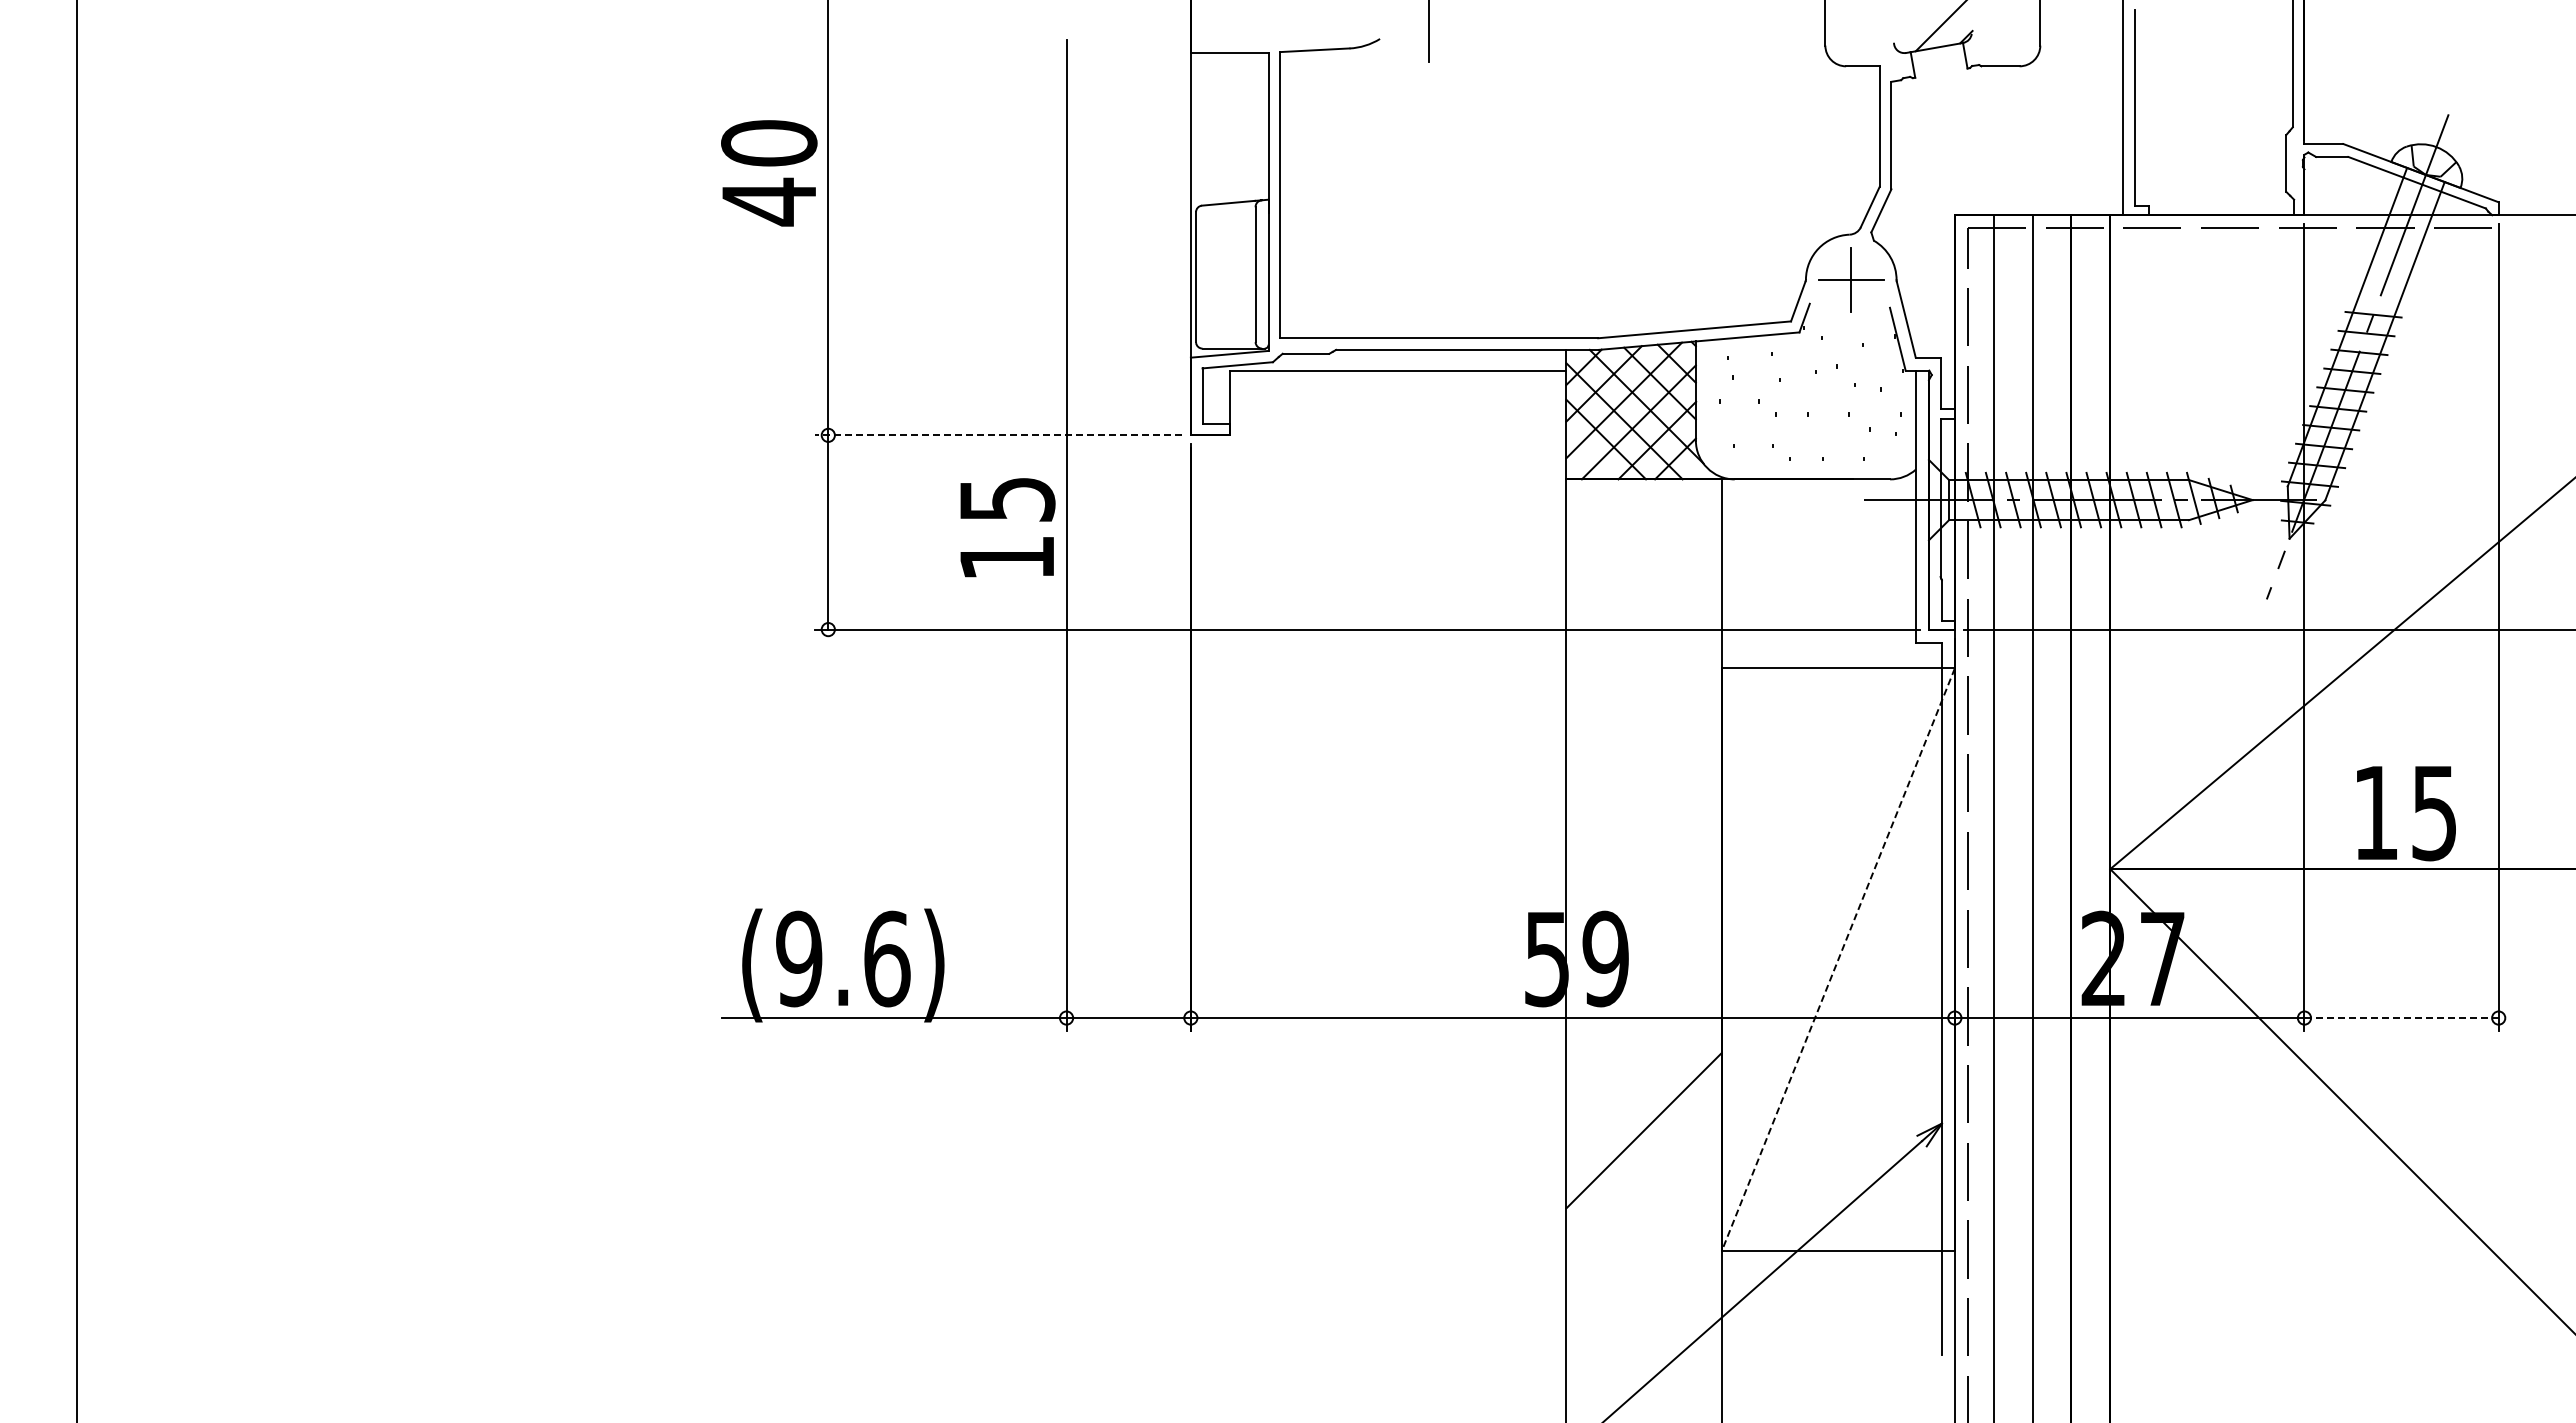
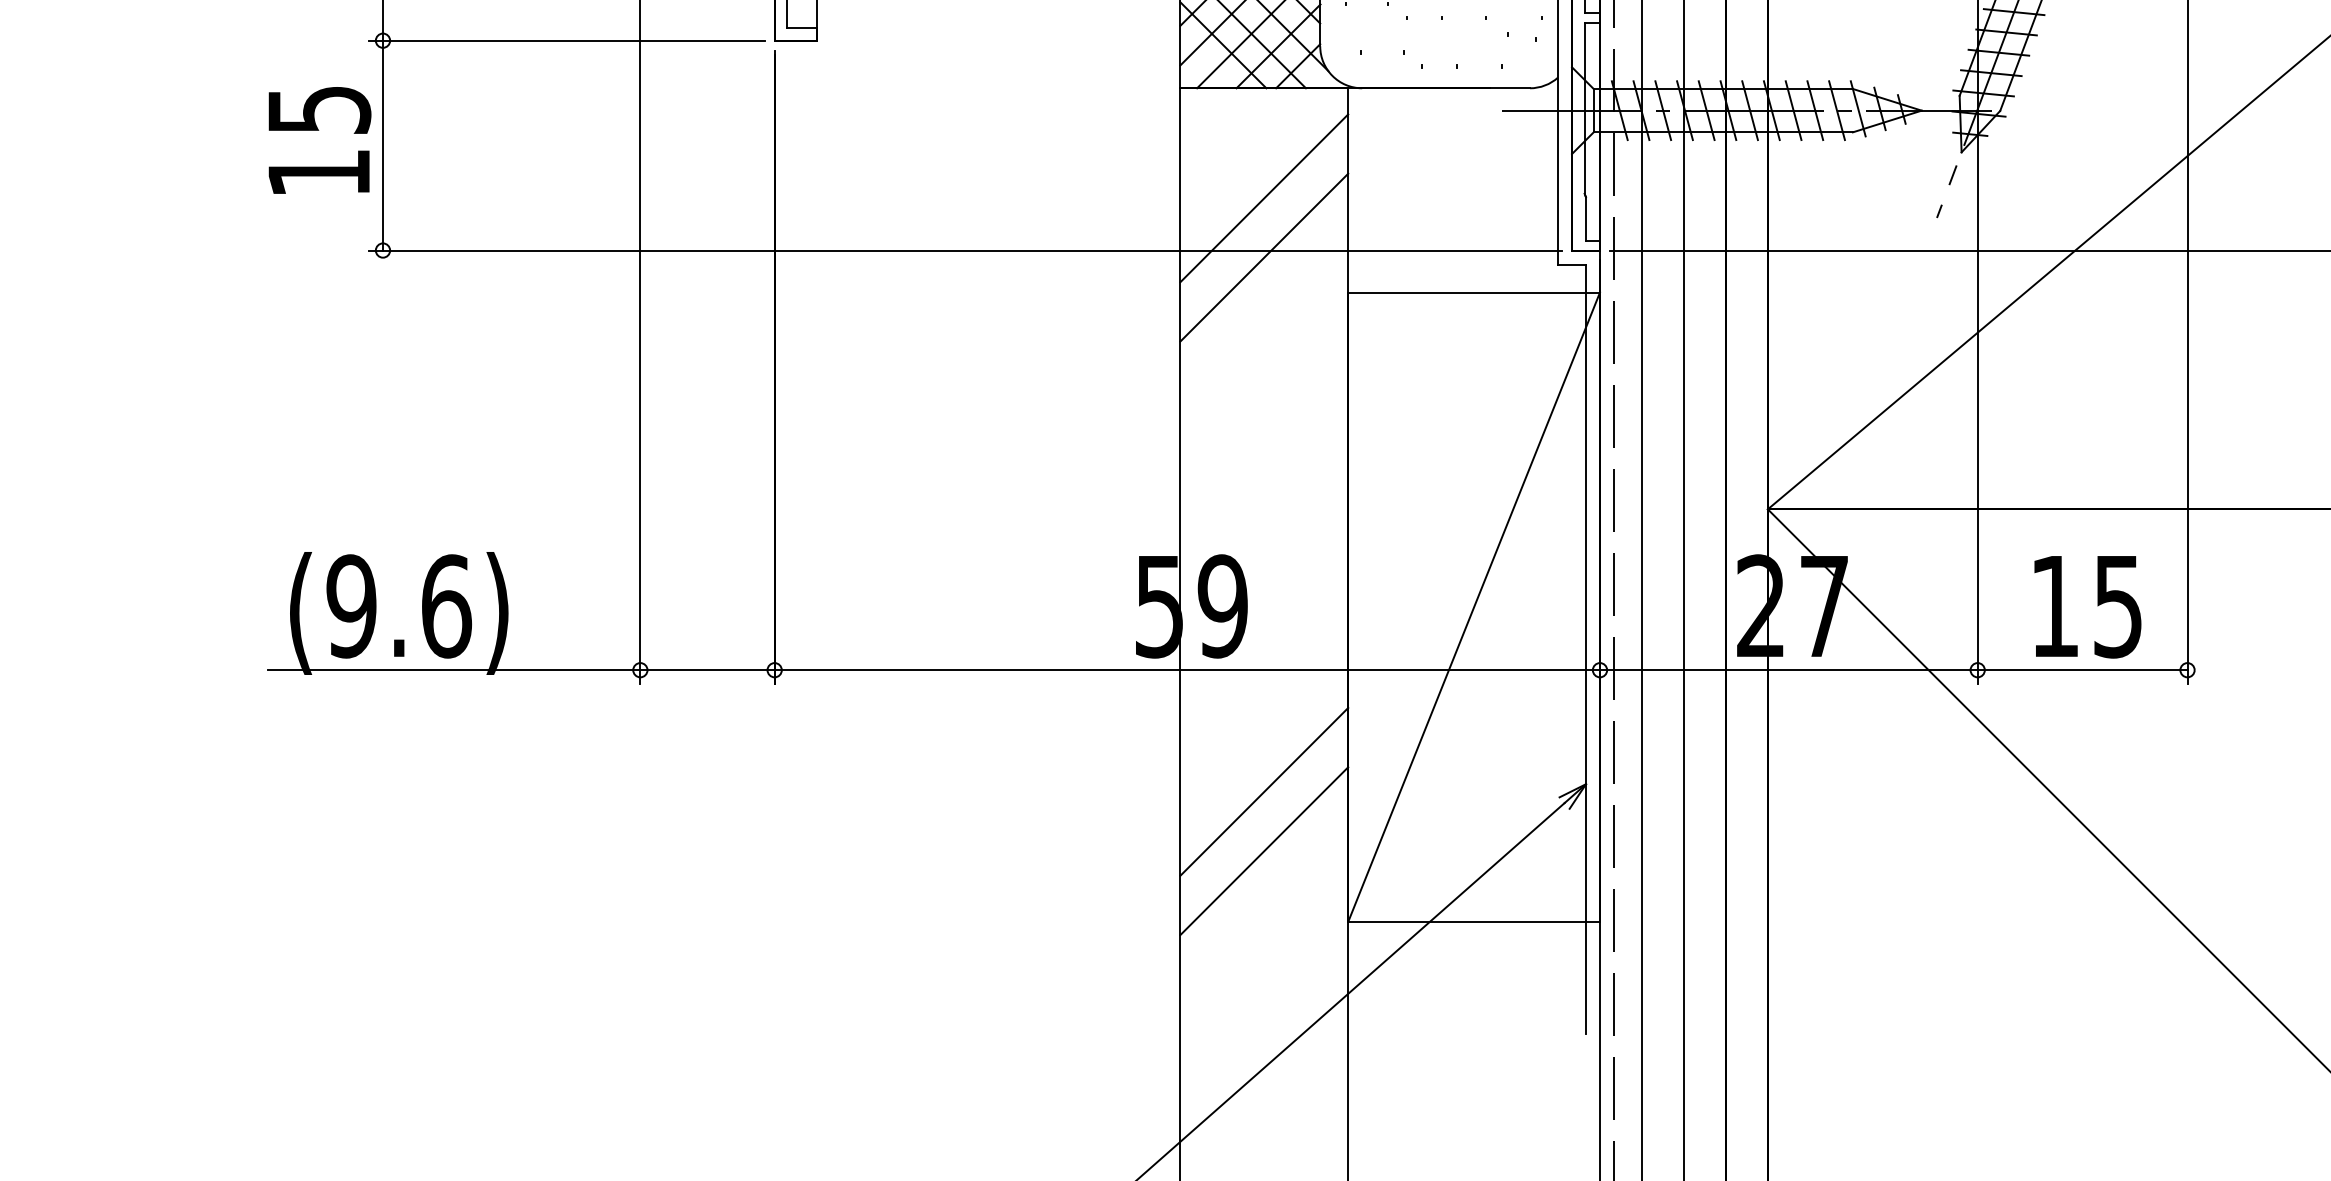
line: (998, 435) -> (566, 40), dashed -> solid
text: (1007, 527) -> (319, 140), moved
line: (1643, 580) -> (1263, 197), added
line: (1643, 635) -> (1263, 256), added
text: (2406, 813) -> (2087, 606), moved
line: (1838, 959) -> (1474, 606), dashed -> solid
line: (2401, 1018) -> (2082, 670), dashed -> solid
line: (1643, 1185) -> (1263, 851), added

